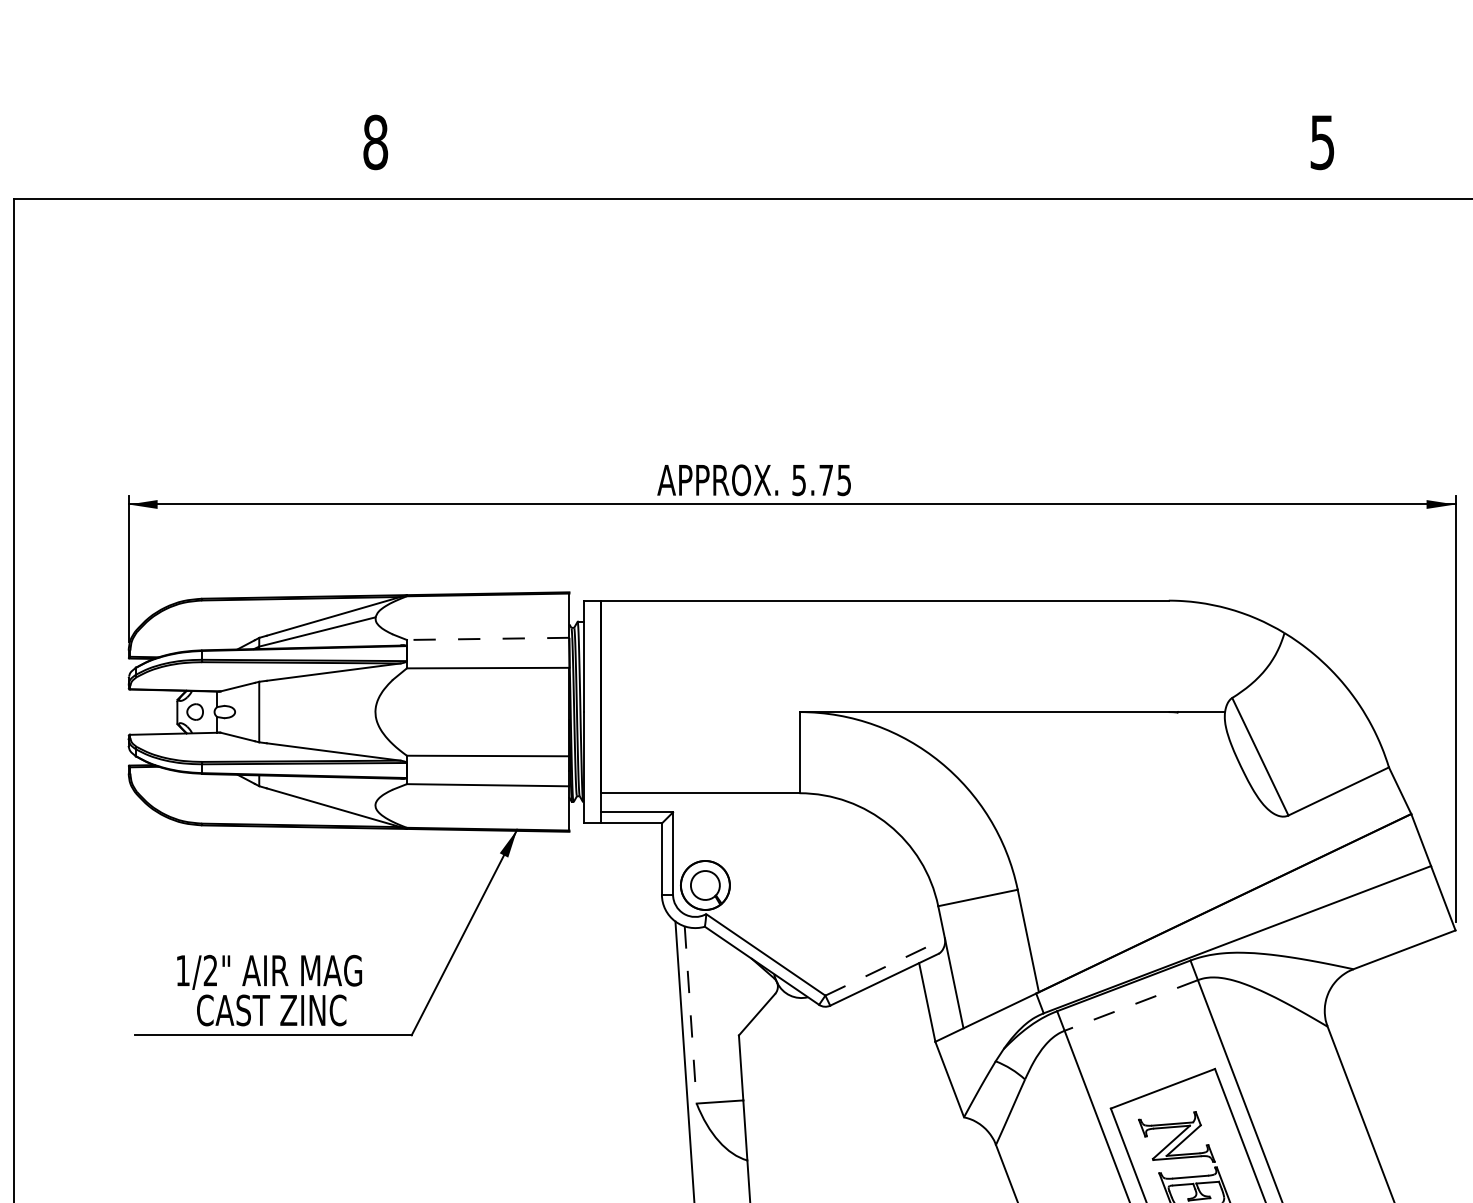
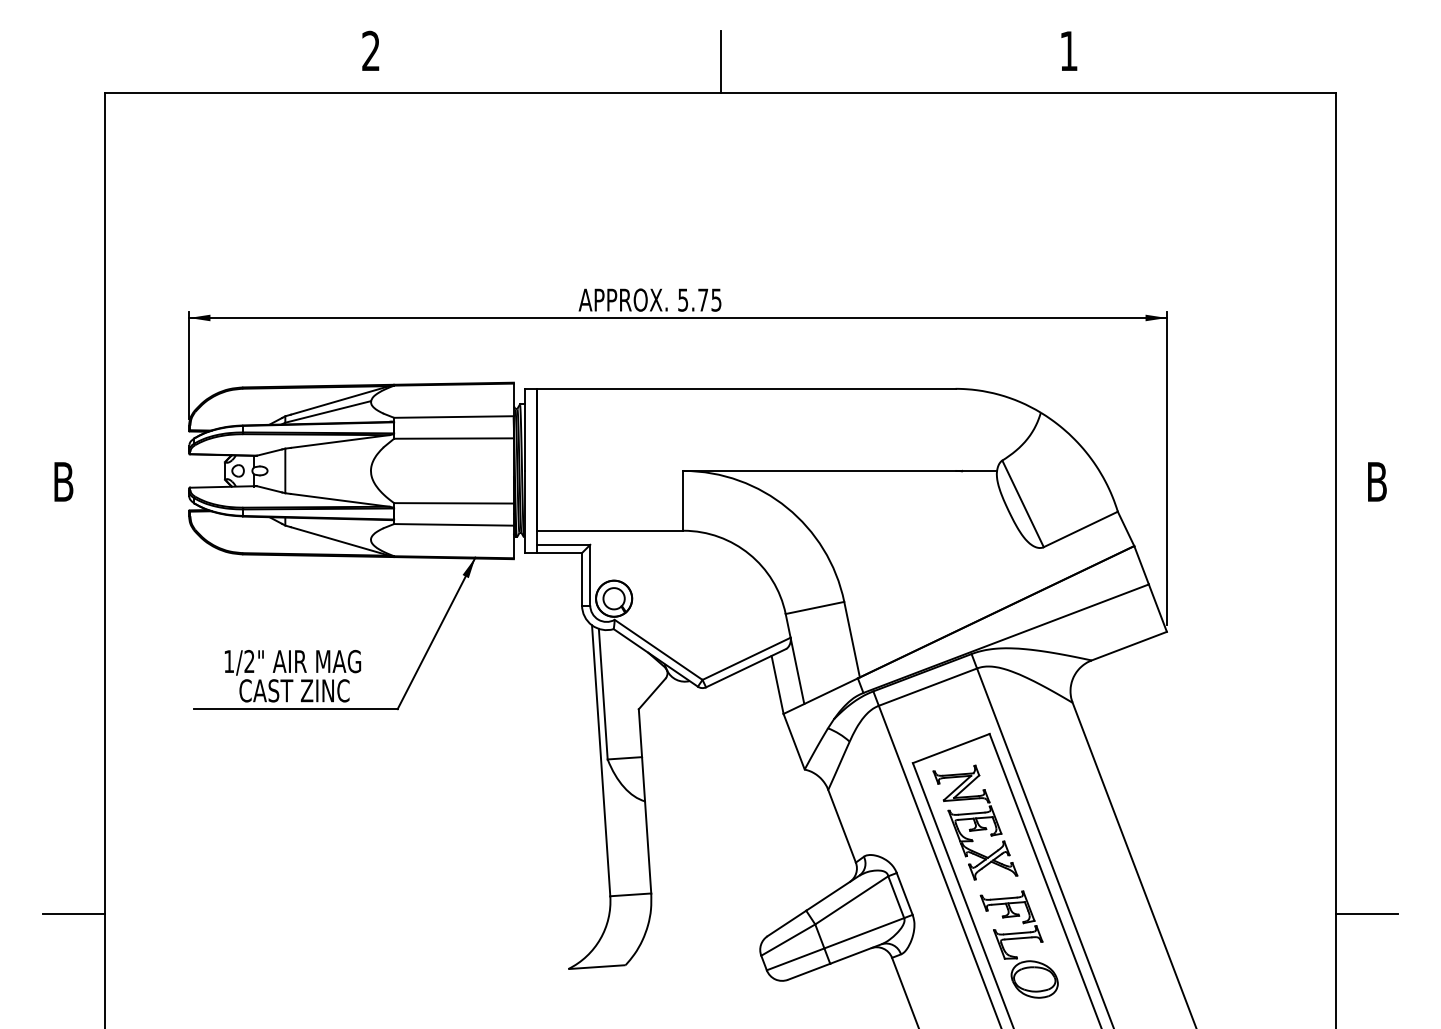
text: (376, 141) -> (371, 50), 8 -> 2
text: (1322, 142) -> (1068, 51), 5 -> 1
line: (849, 156) -> (720, 61), added
line: (488, 639) -> (454, 417), dashed -> solid
line: (885, 966) -> (746, 658), dashed -> solid
line: (1130, 1005) -> (927, 687), dashed -> solid
line: (690, 1015) -> (603, 694), dashed -> solid

